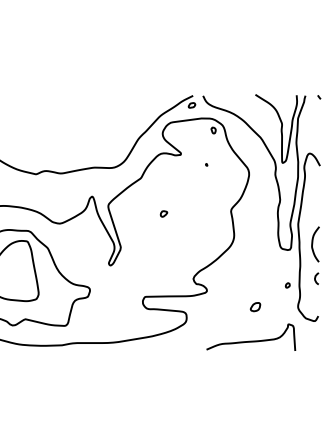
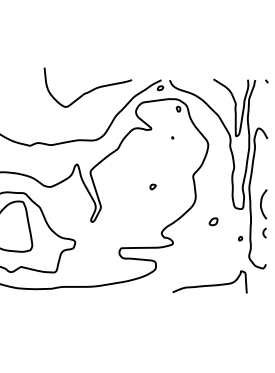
curve: (107, 108) -> (89, 90), added
part: (163, 213) -> (152, 186), moved
part: (255, 306) -> (213, 221), moved

